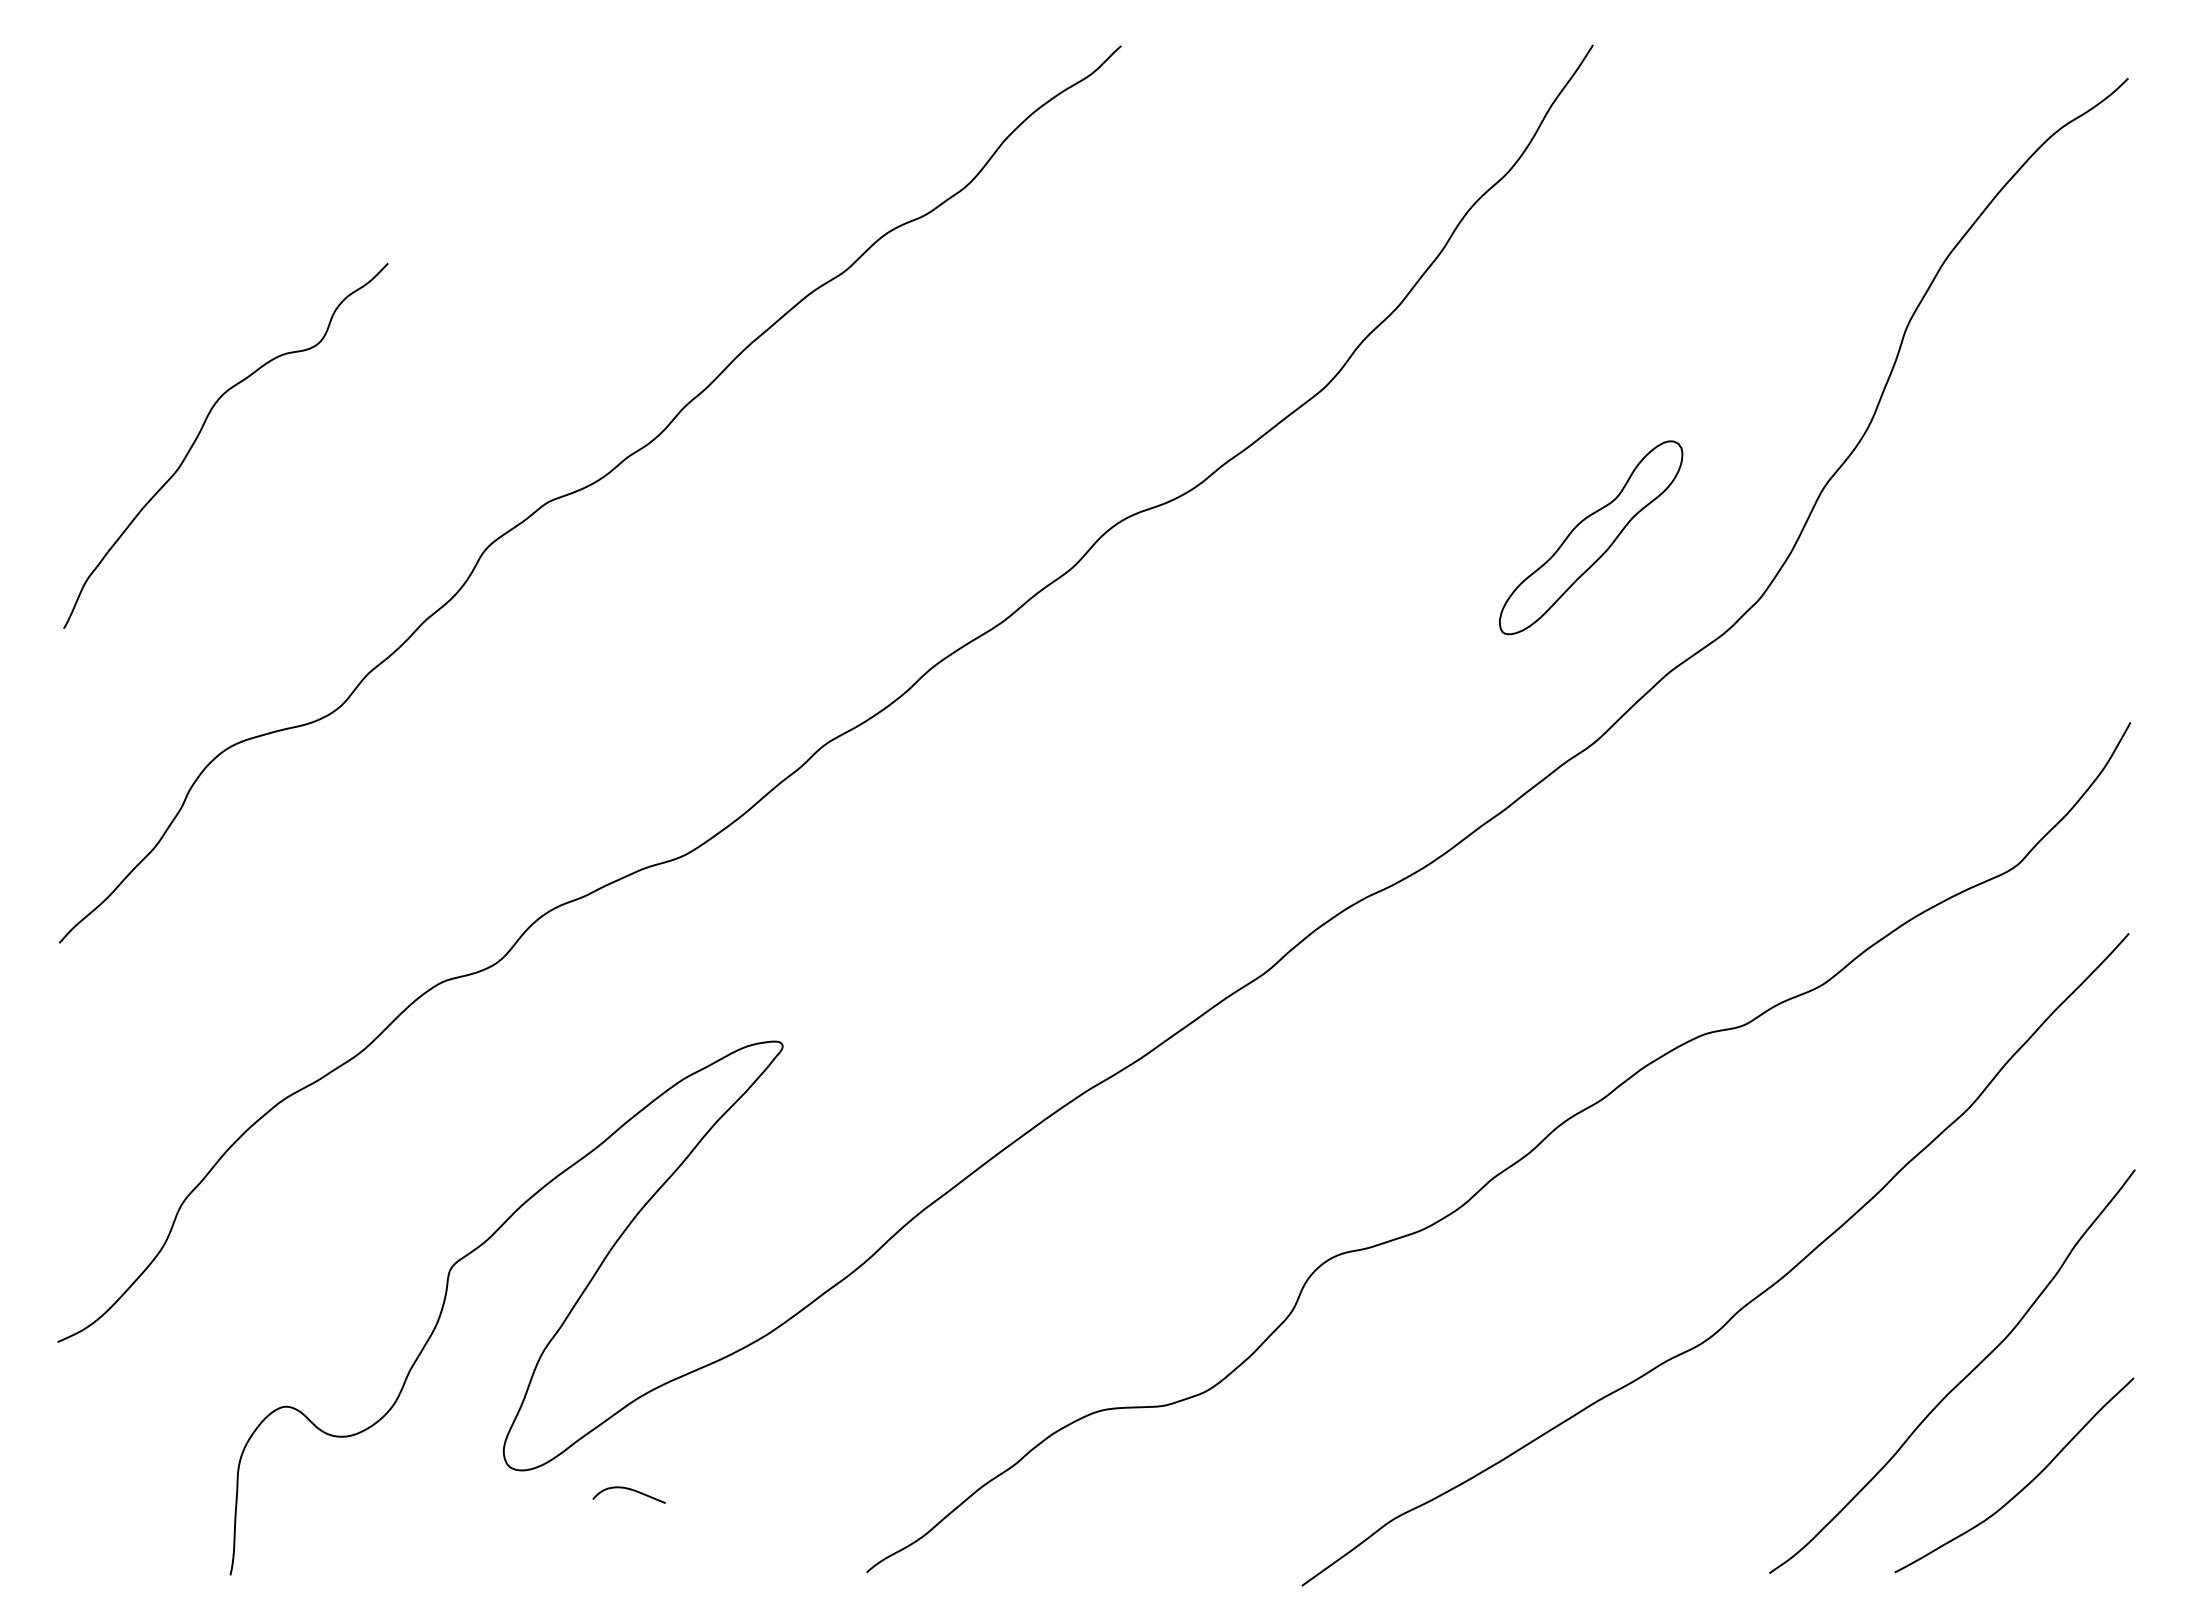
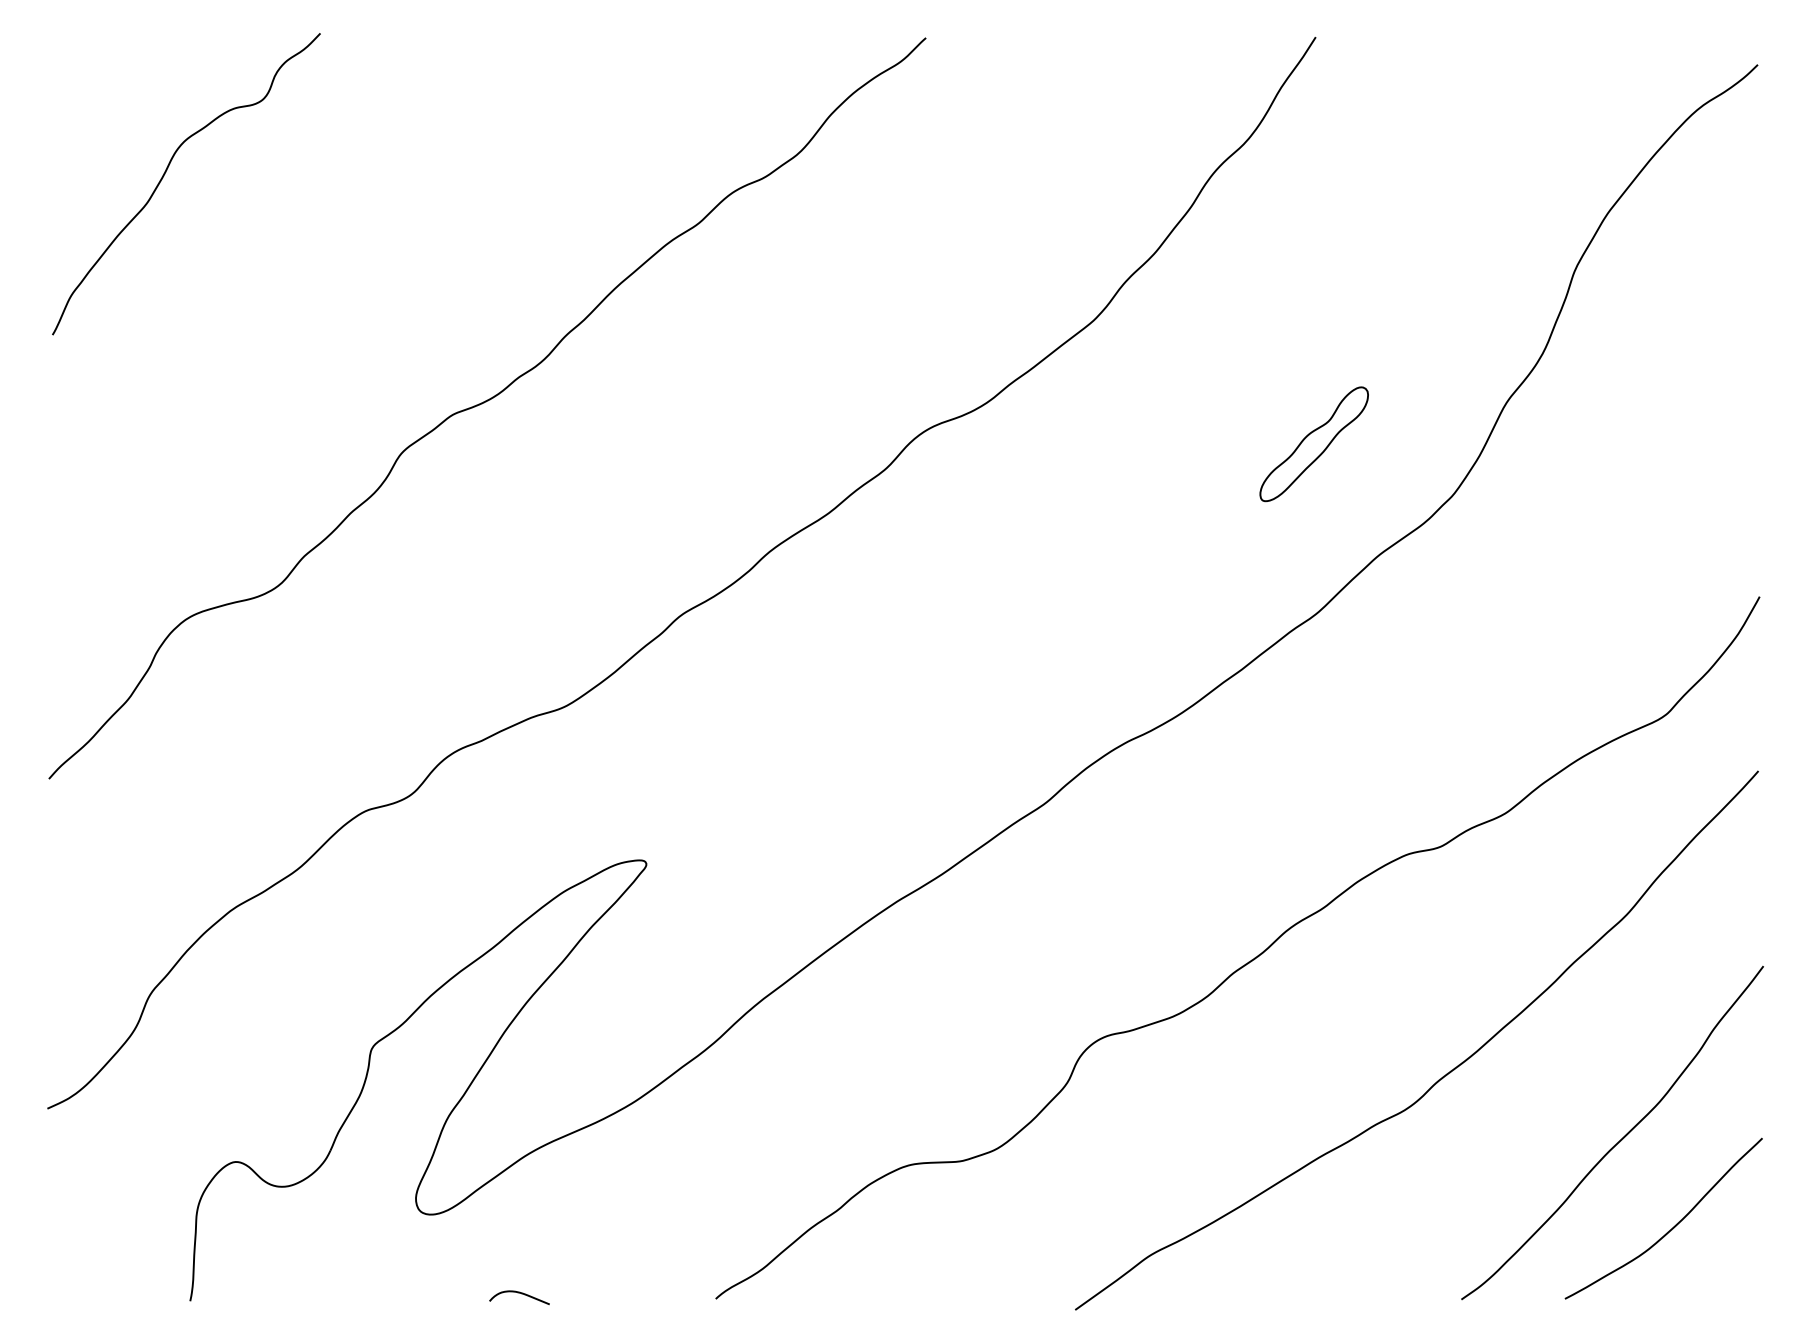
curve: (200, 433) -> (165, 173), moved
part: (1591, 537) -> (1314, 444), size x0.71
curve: (630, 1490) -> (520, 1293), moved

